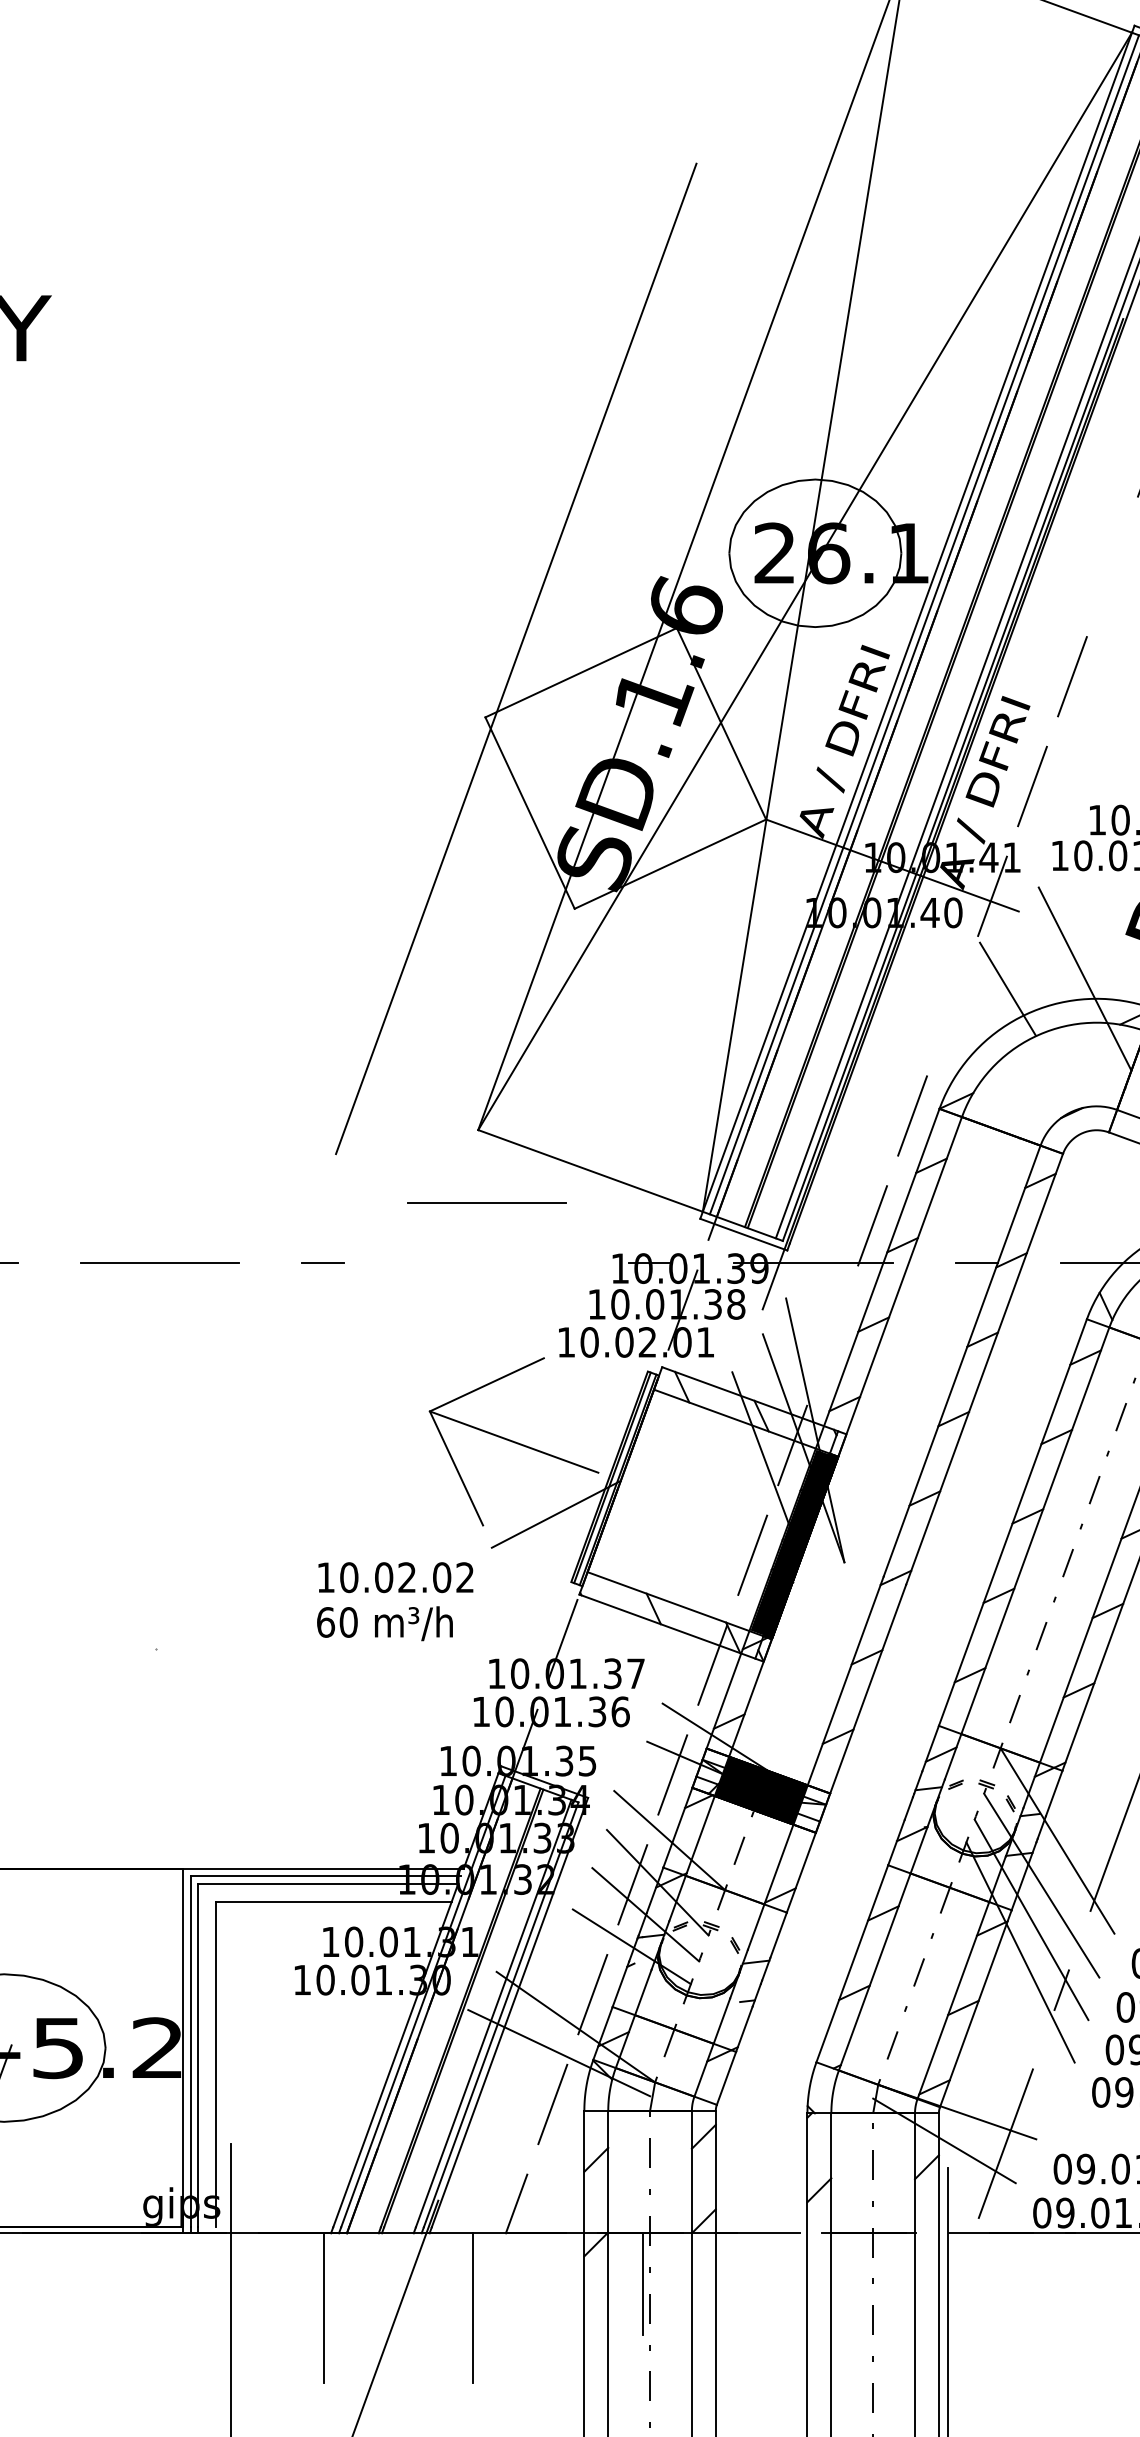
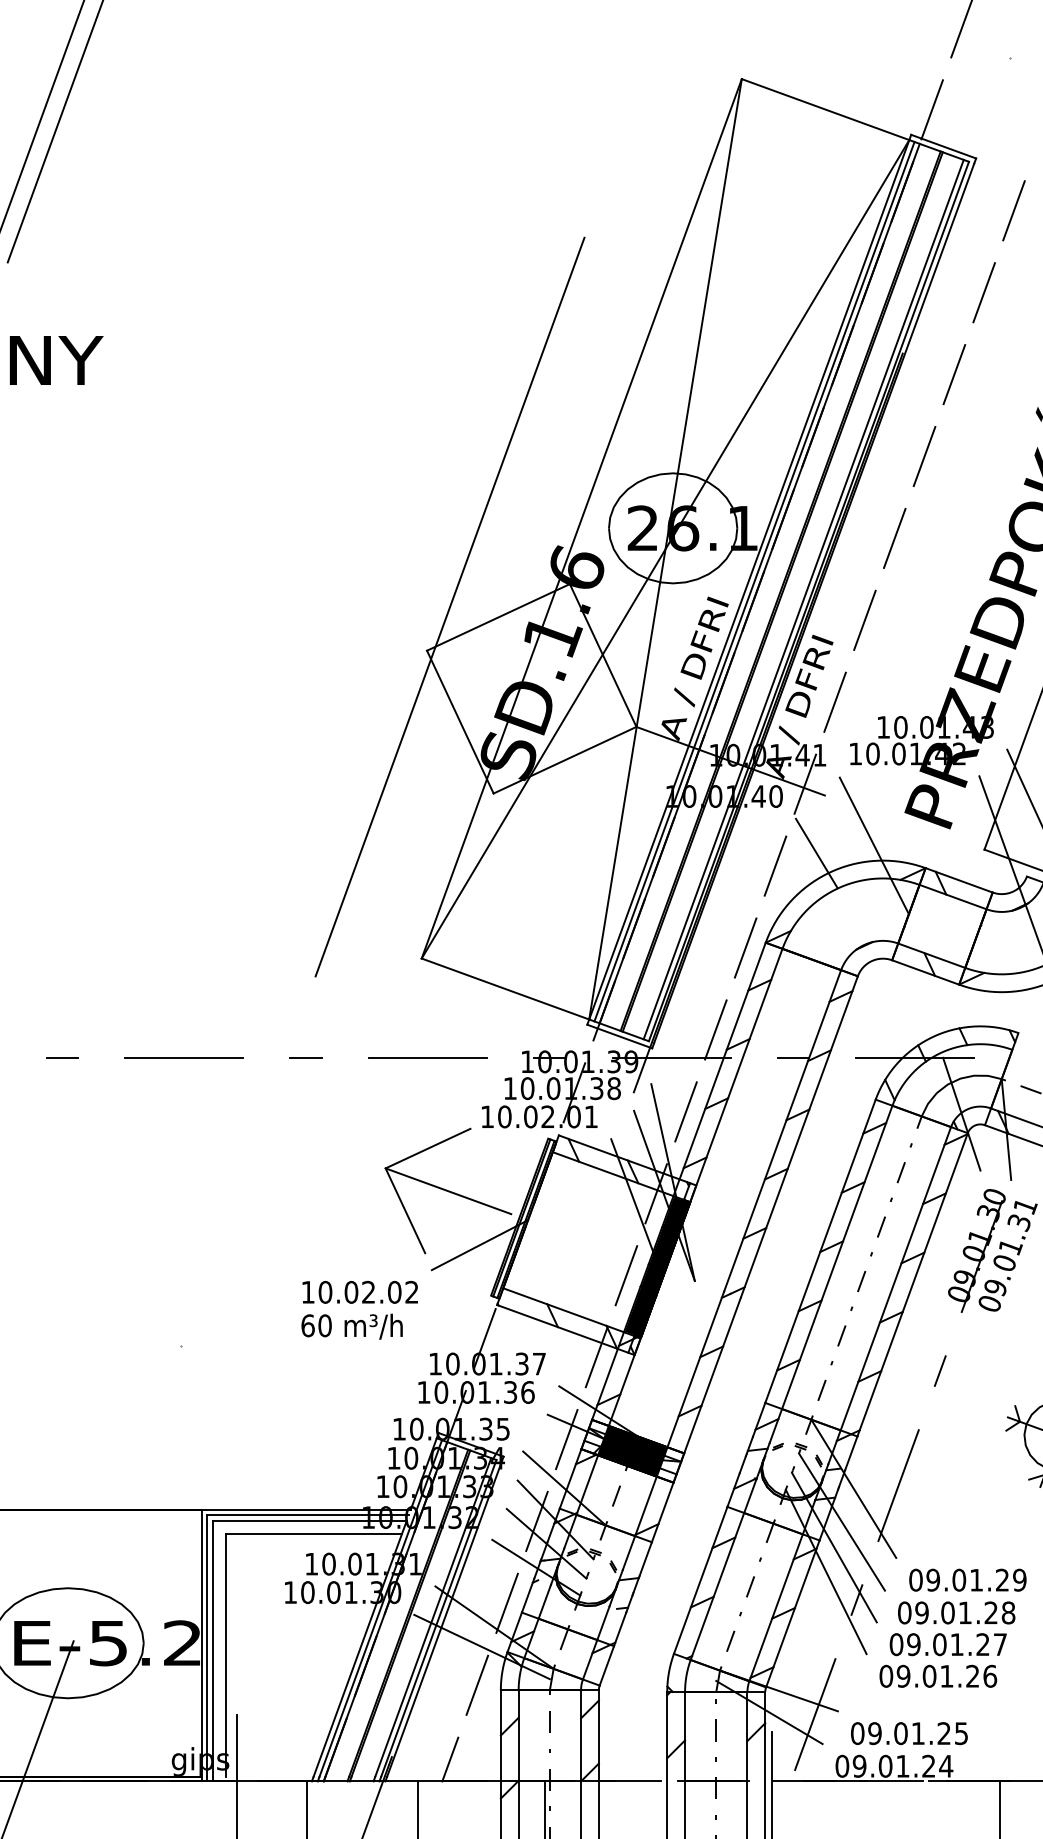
line: (1112, 566) -> (894, 538), added
line: (952, 1005) -> (775, 865), added
line: (486, 1202) -> (427, 1057), moved
line: (831, 1335) -> (685, 1111), added

